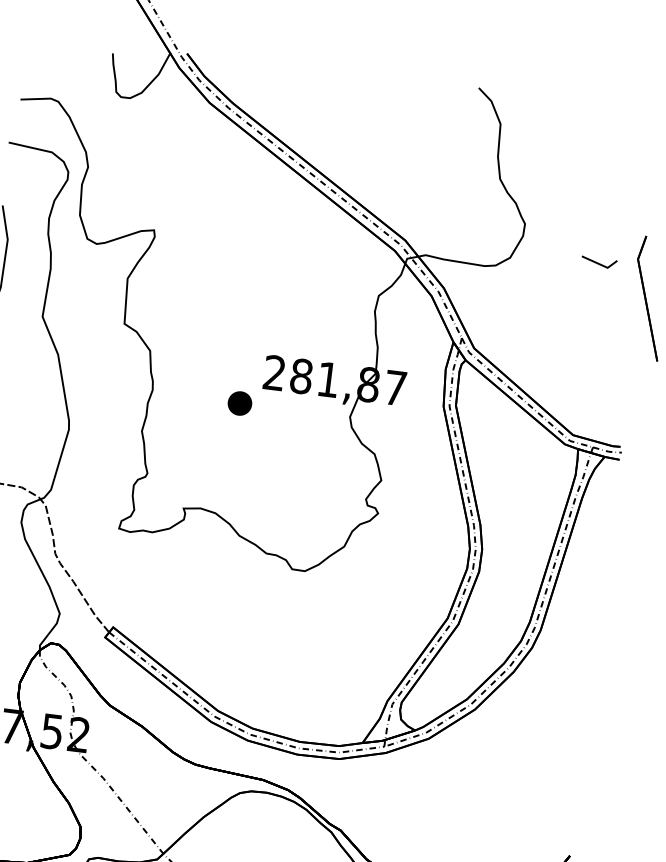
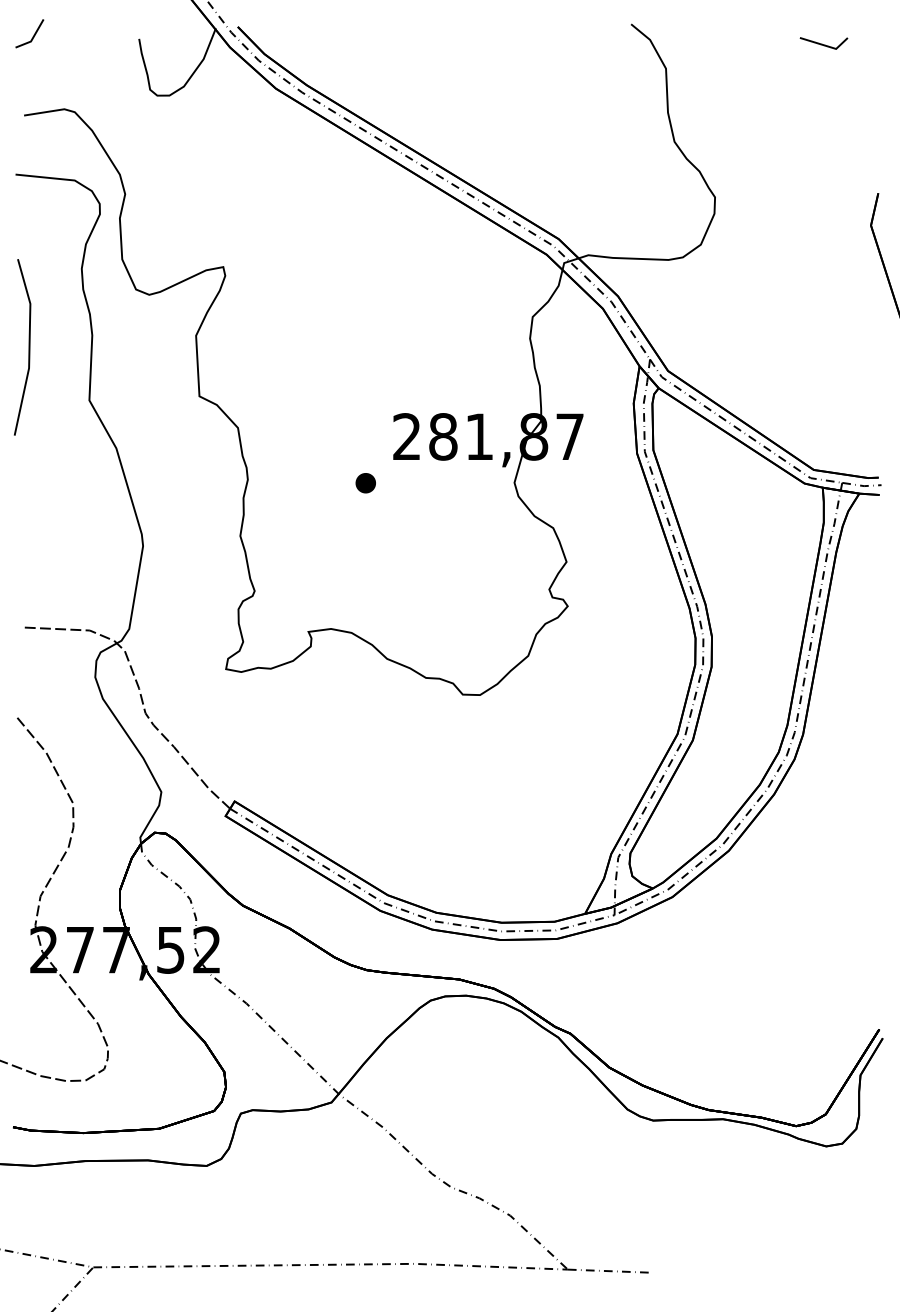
line: (34, 41) -> (32, 36), added
line: (598, 262) -> (822, 43), moved
part: (239, 403) -> (365, 483), size x0.62

